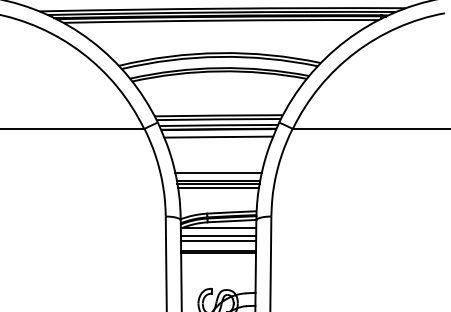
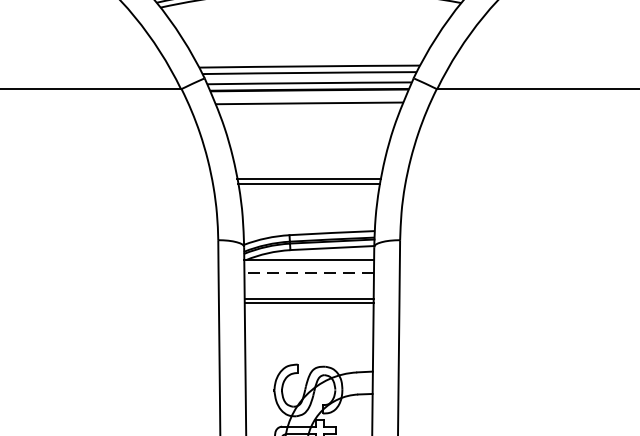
line: (218, 173) -> (309, 166), removed
line: (218, 187) -> (309, 190), removed
line: (218, 235) -> (309, 272), solid -> dashed
line: (218, 241) -> (309, 283), removed

